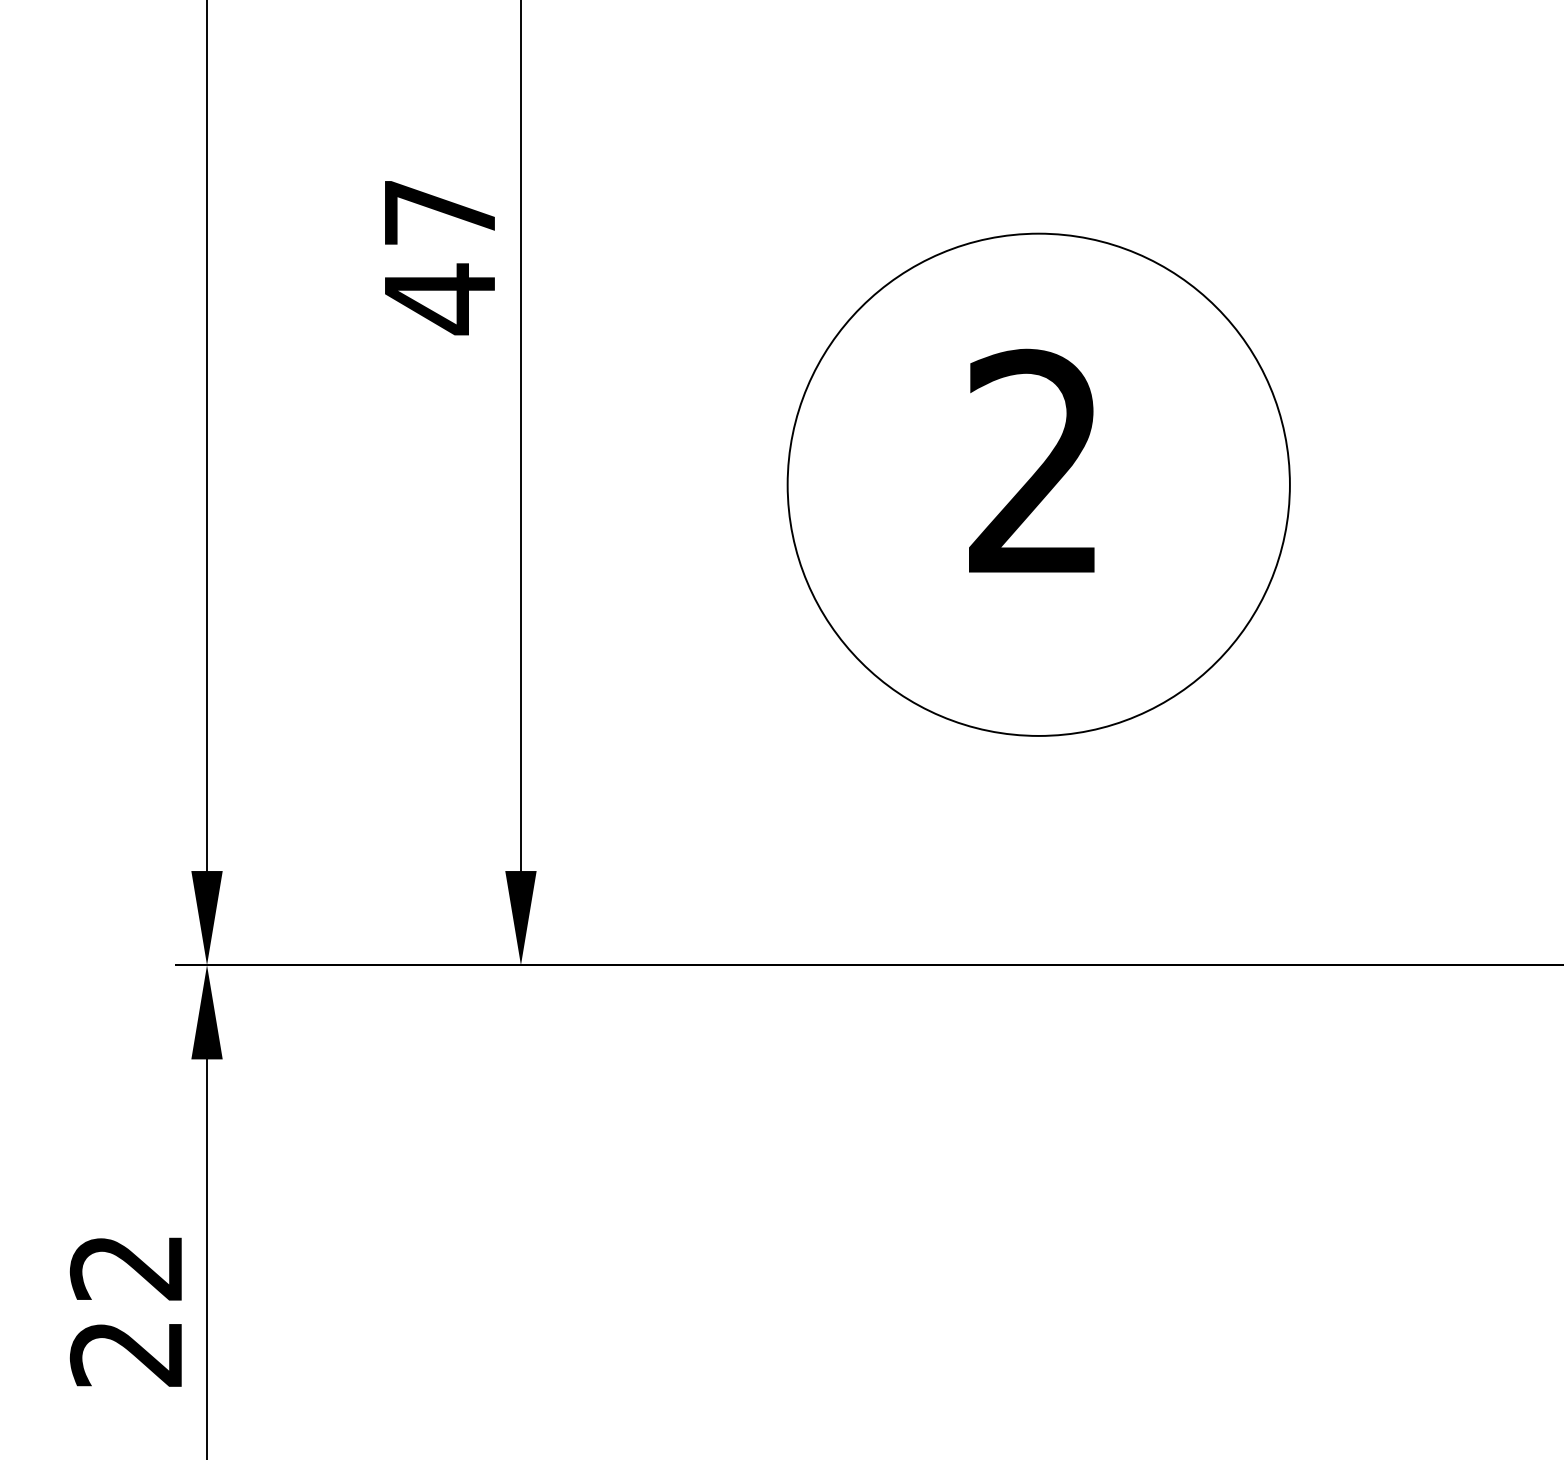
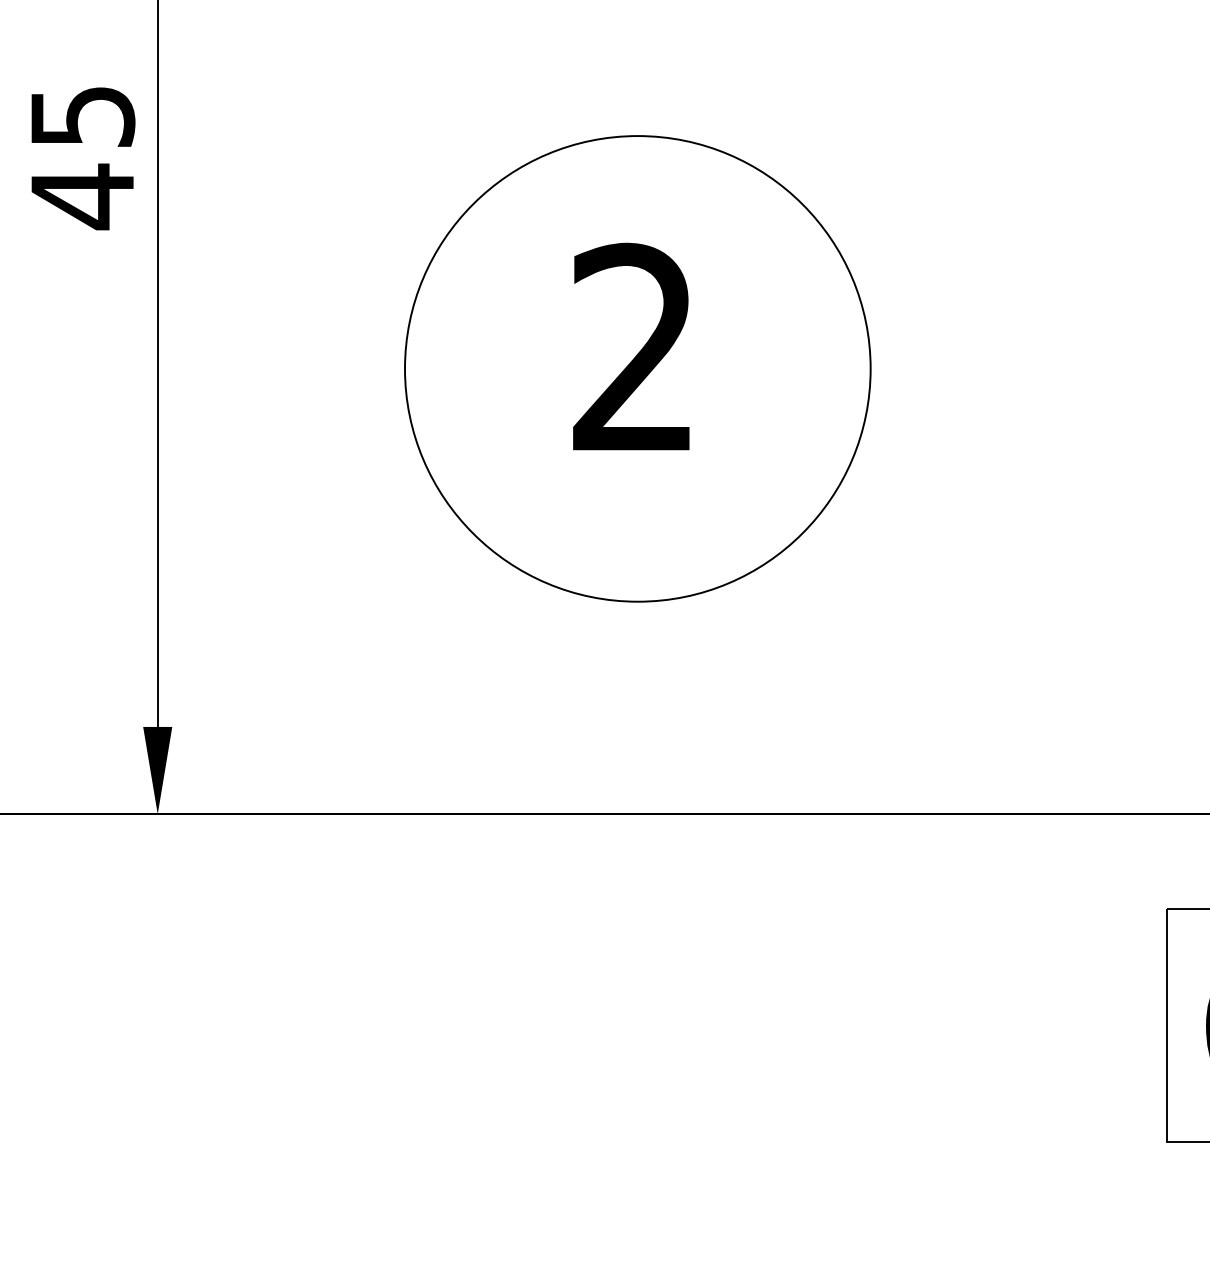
text: (440, 213) -> (83, 117), 47 -> 45

